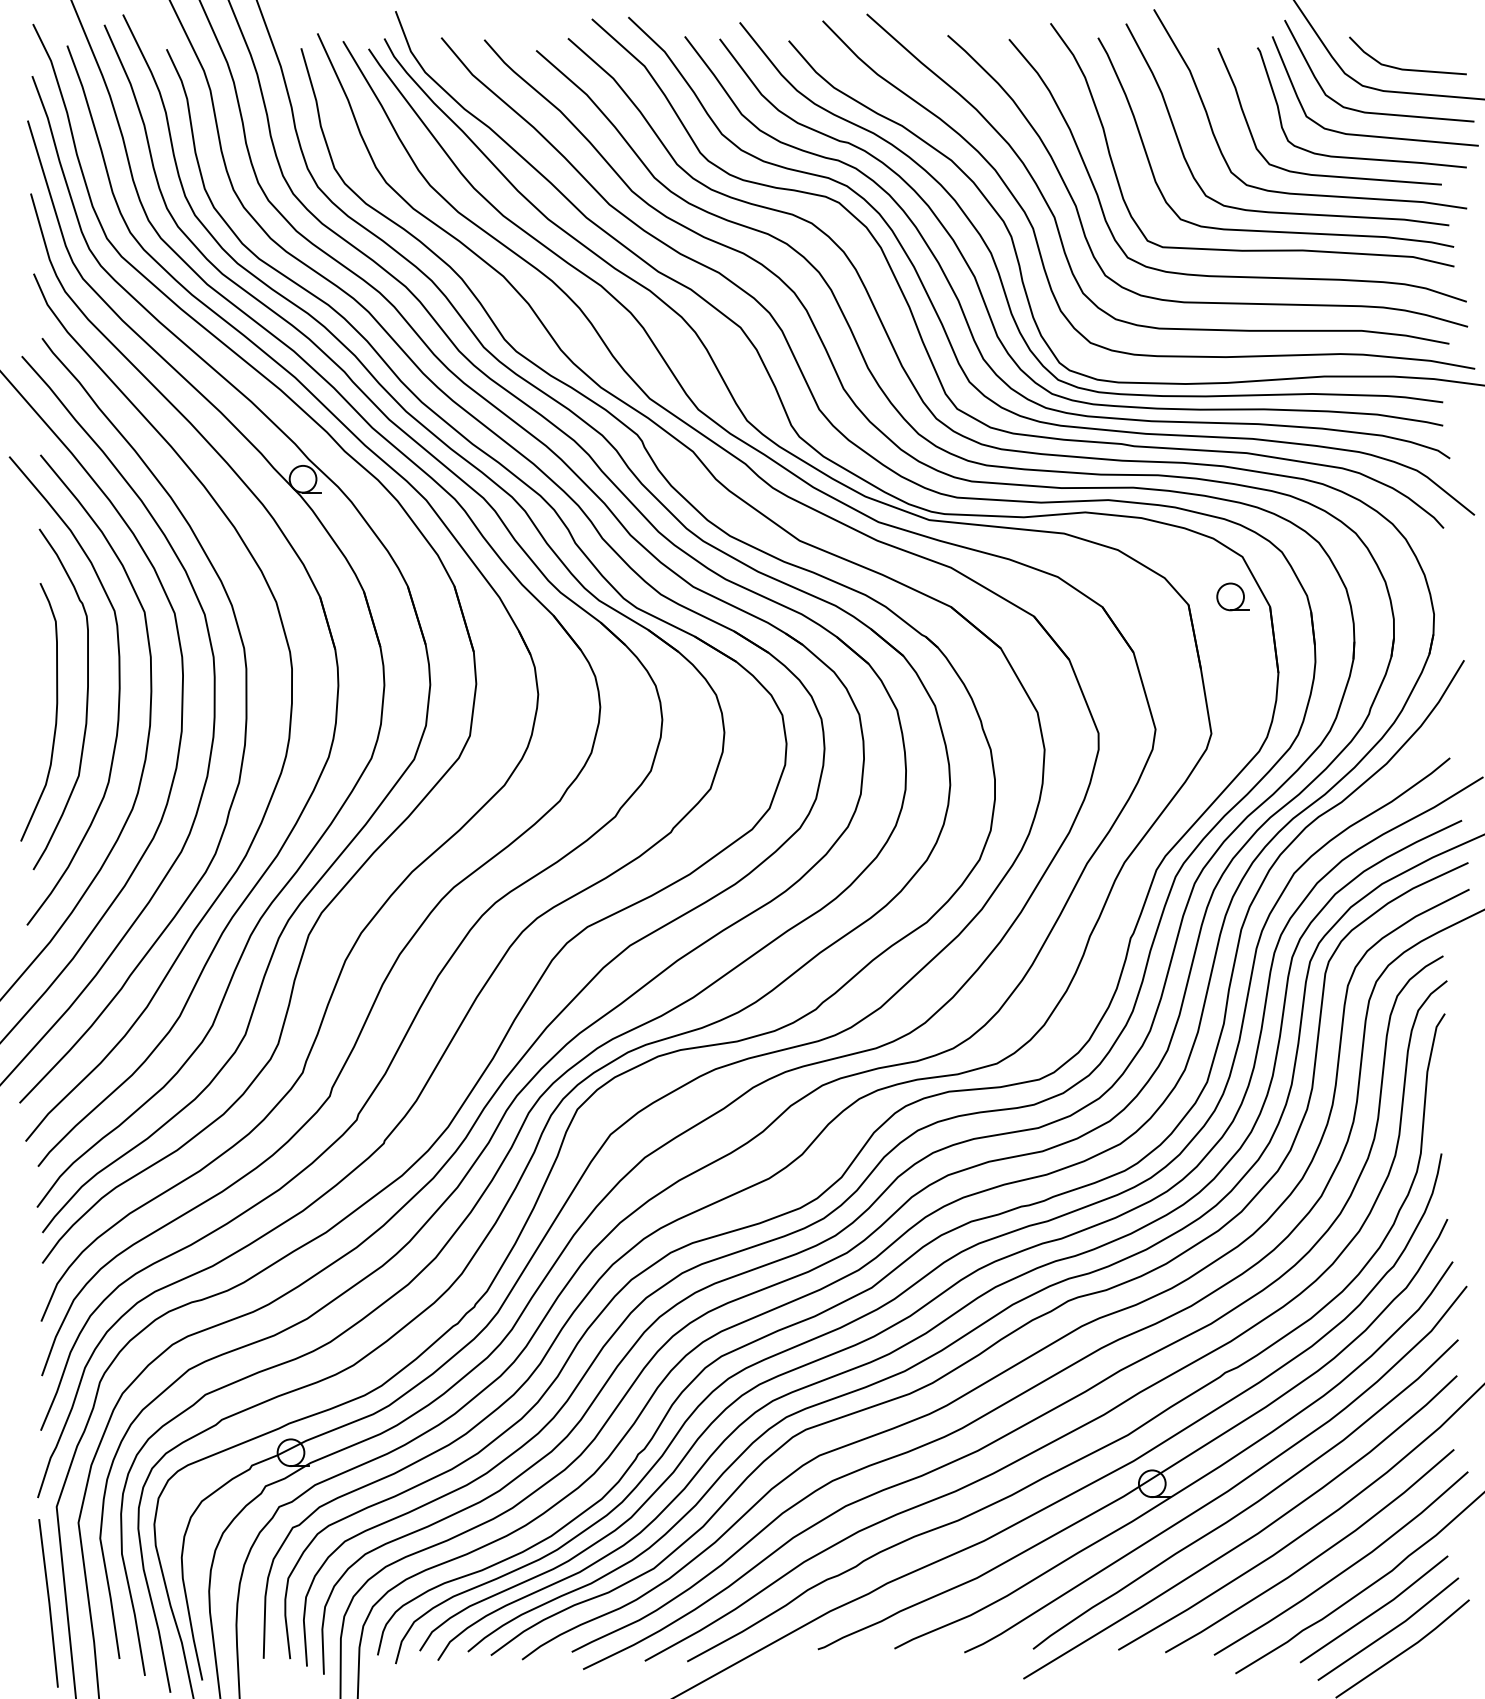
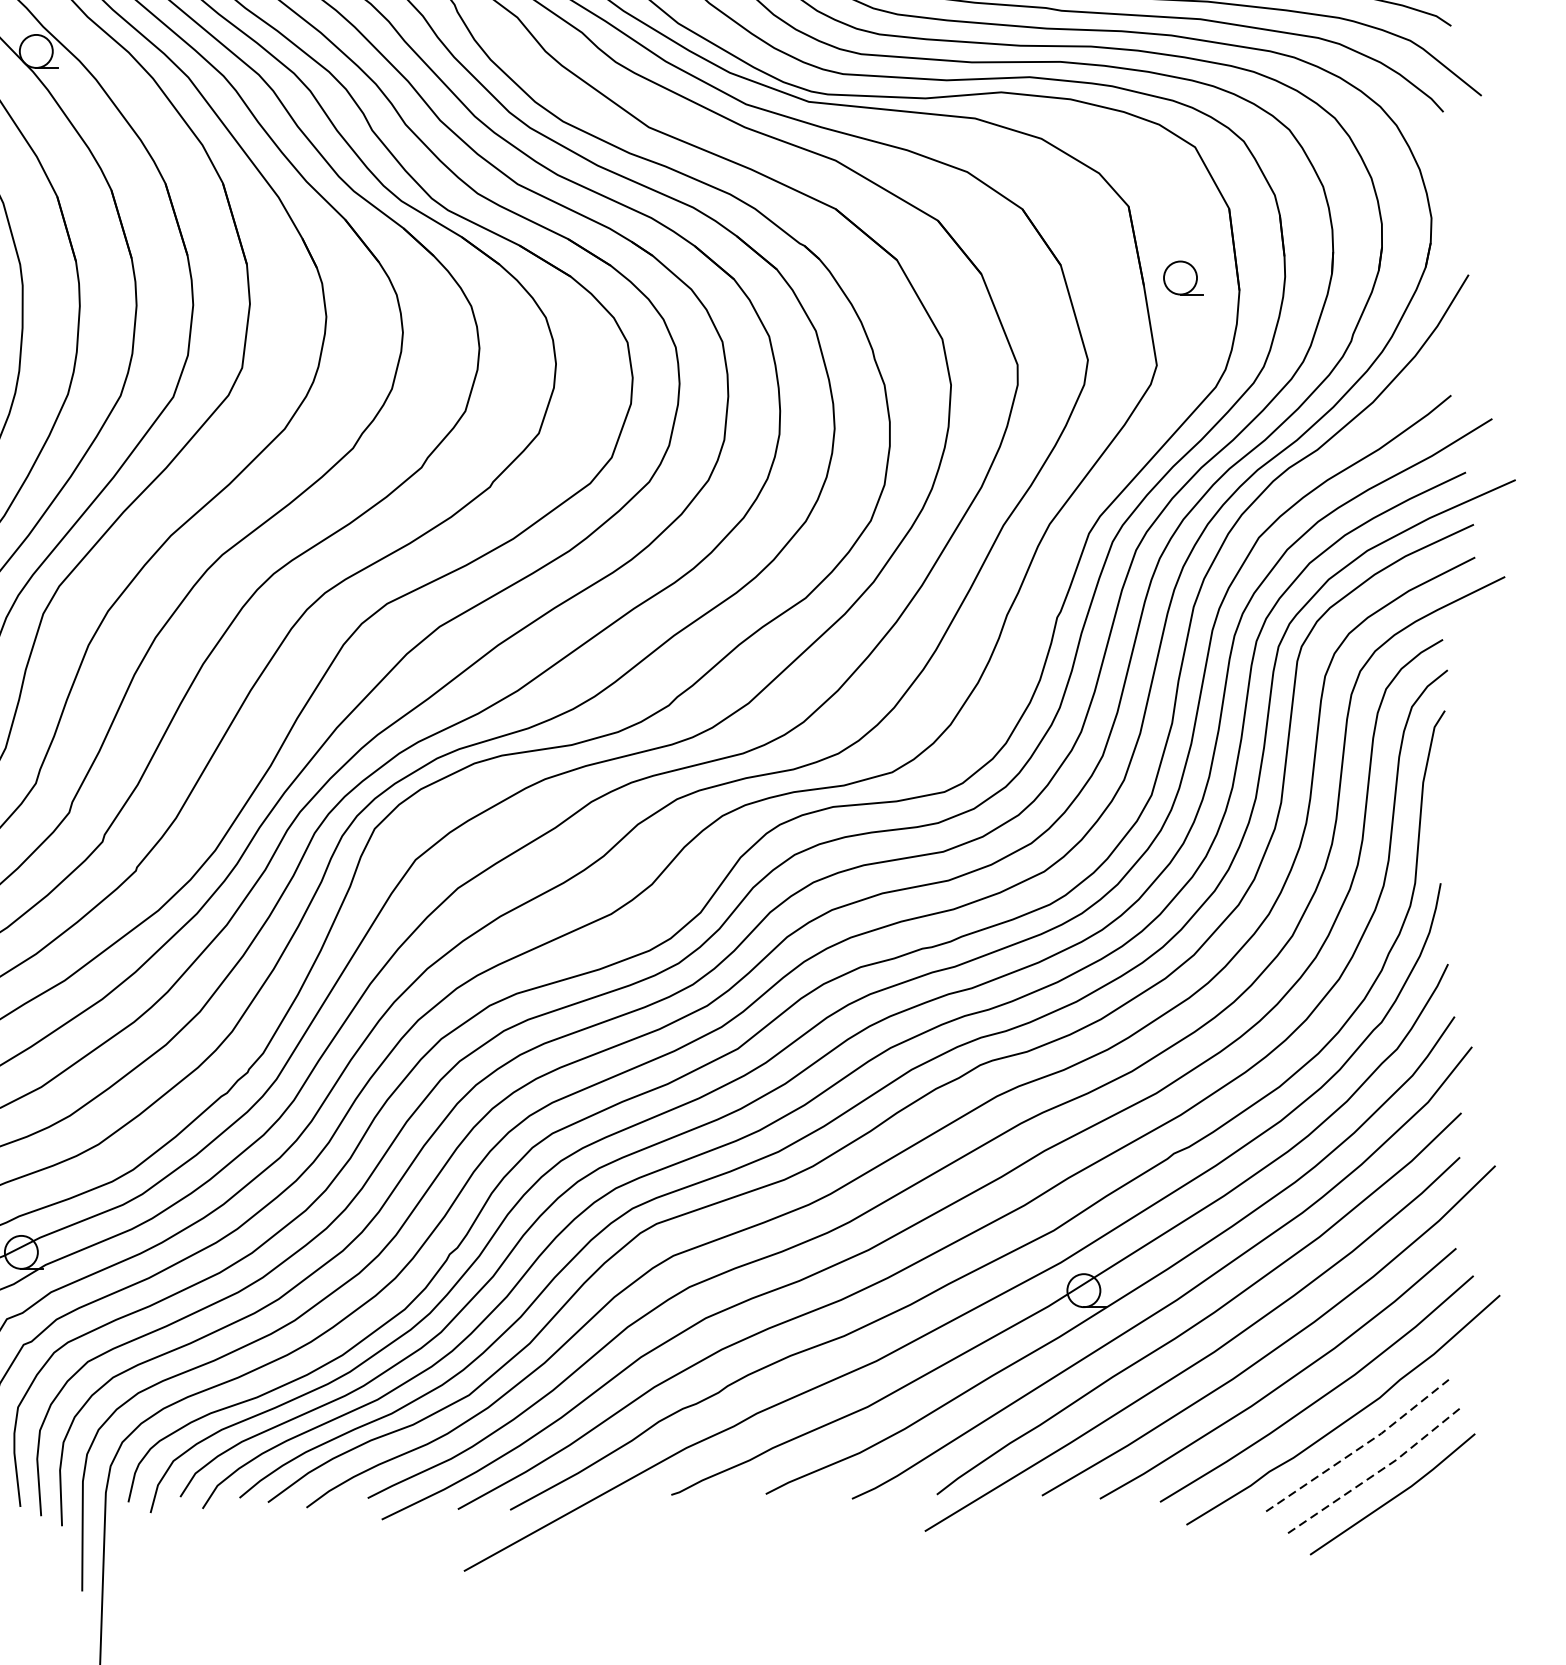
part: (1232, 596) -> (1182, 277), moved
line: (1376, 1611) -> (1360, 1448), solid -> dashed
line: (1390, 1631) -> (1377, 1472), solid -> dashed

